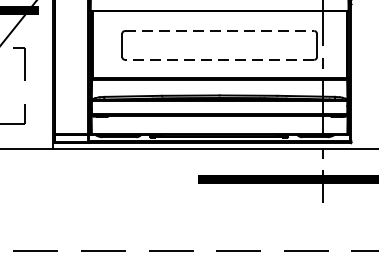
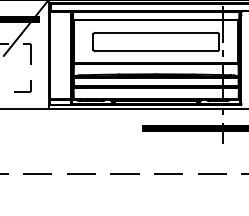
line: (220, 30) -> (156, 32), dashed -> solid
line: (218, 60) -> (155, 51), dashed -> solid

